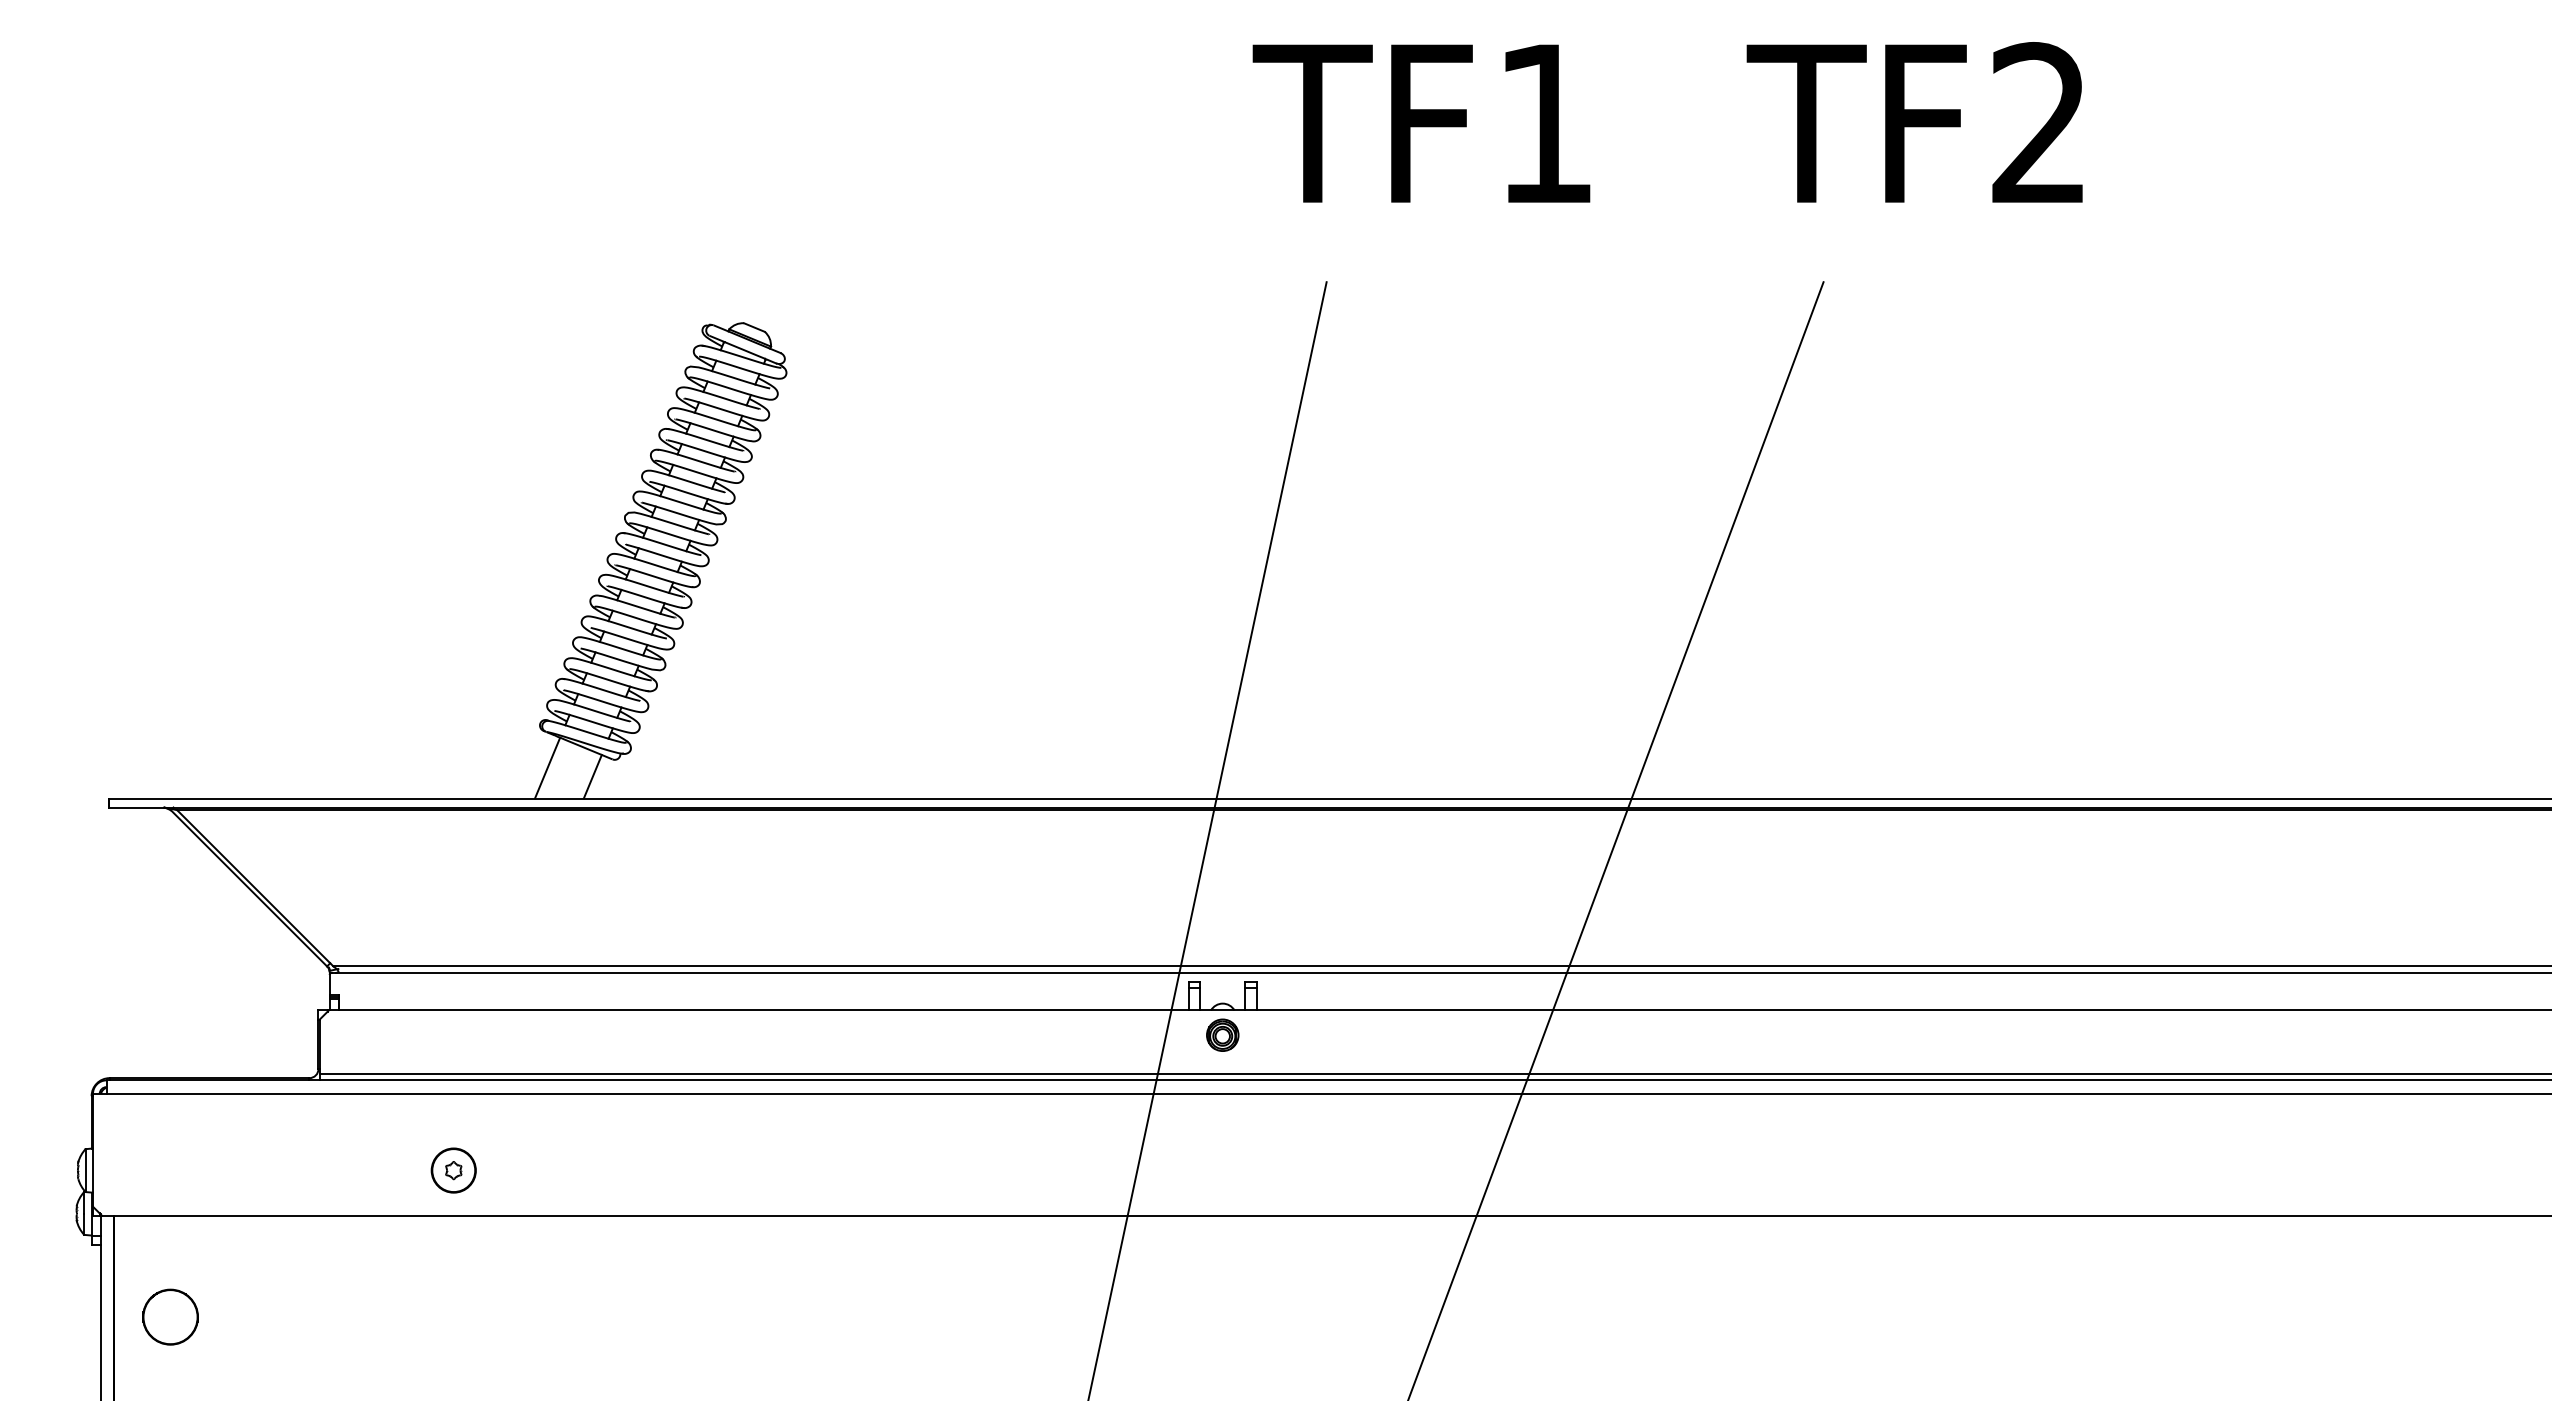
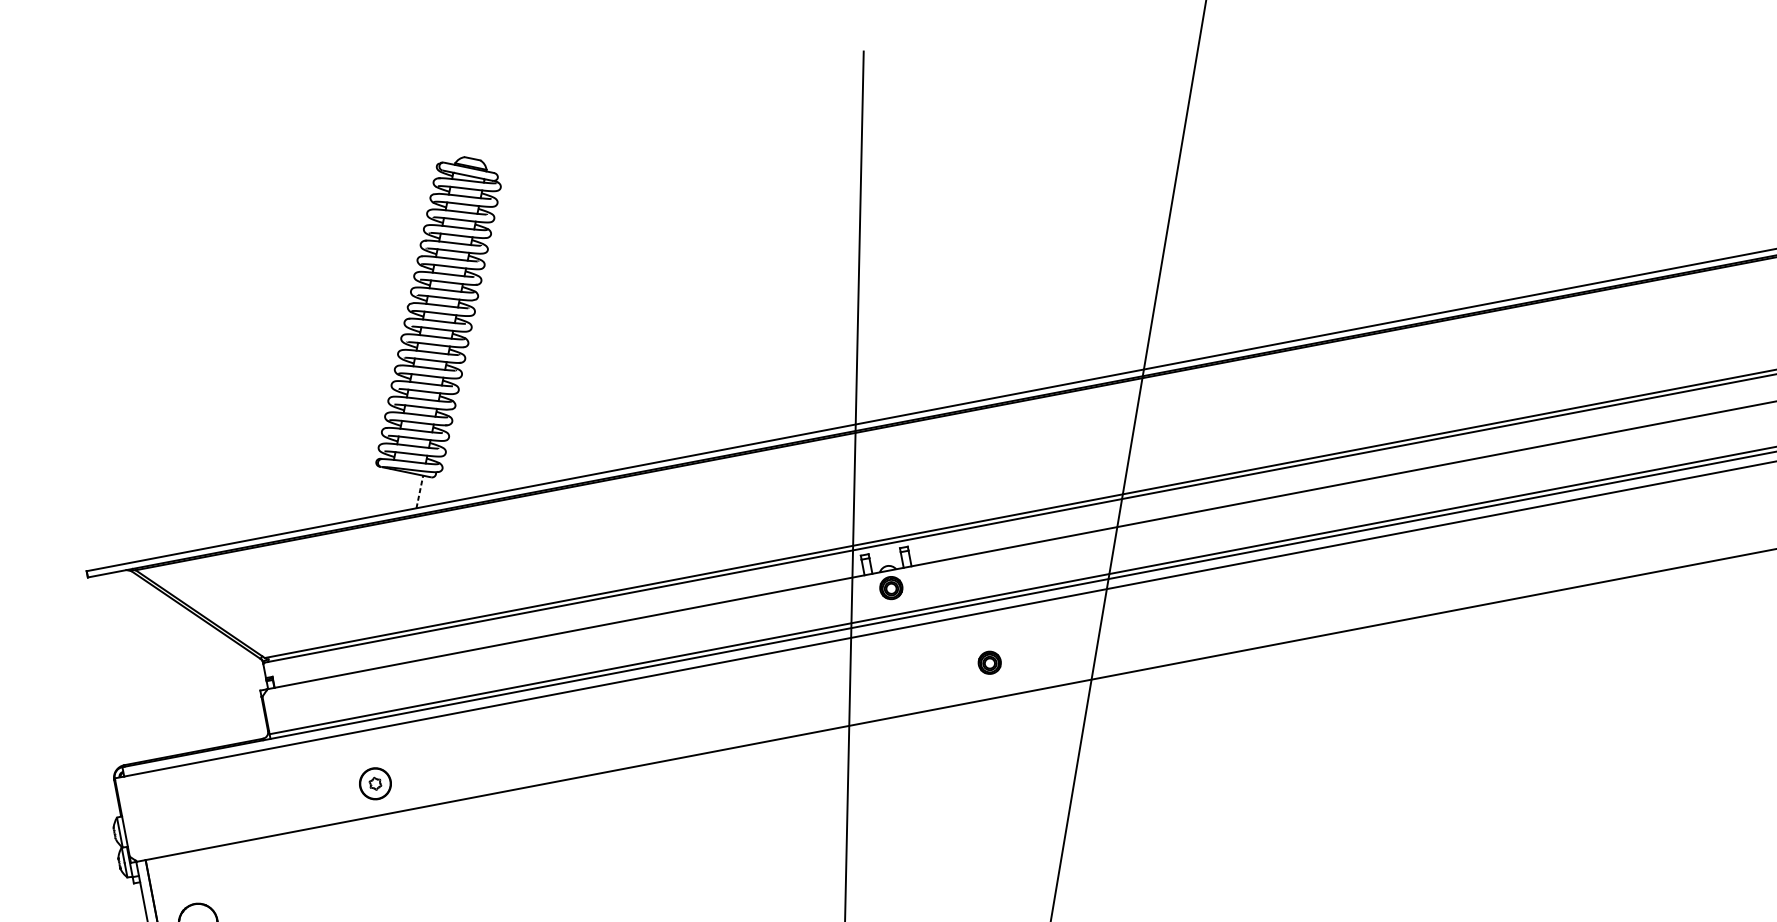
line: (547, 767) -> (387, 491), removed
line: (592, 776) -> (419, 491), solid -> dashed
part: (1339, 1164) -> (989, 662), added

